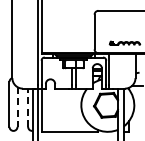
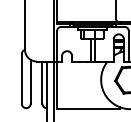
line: (17, 107) -> (30, 82), dashed -> solid
line: (28, 107) -> (42, 82), dashed -> solid

